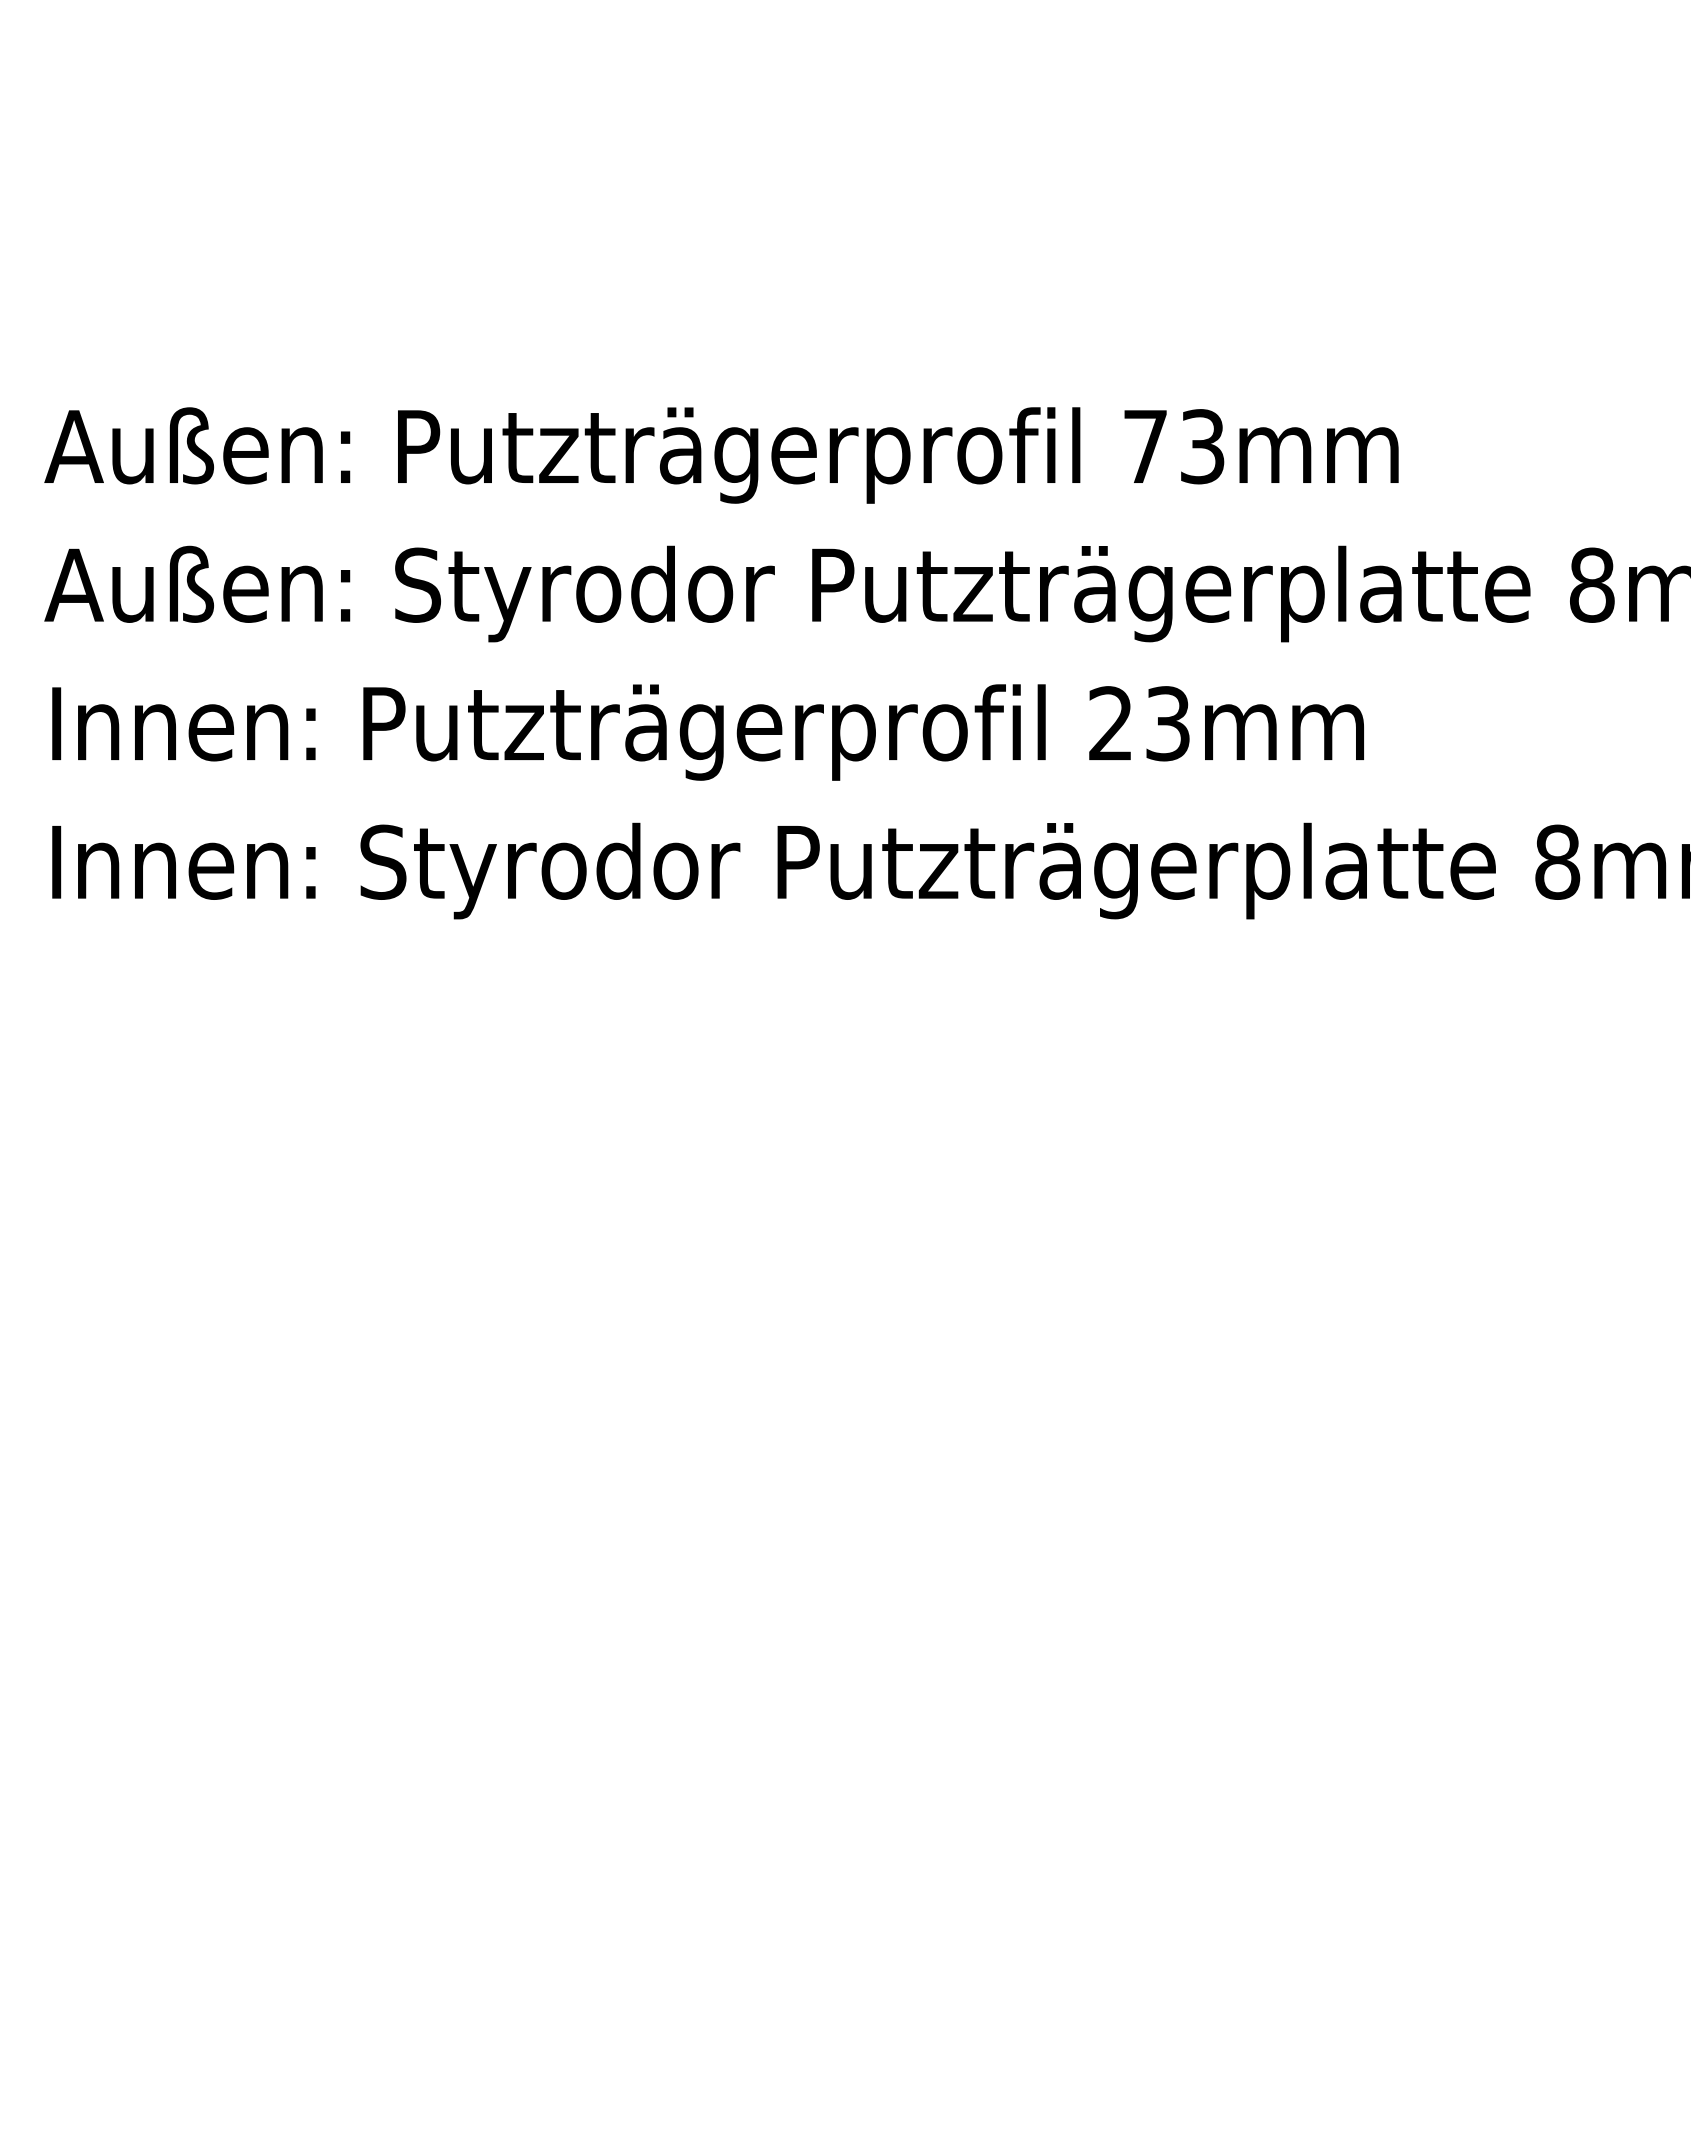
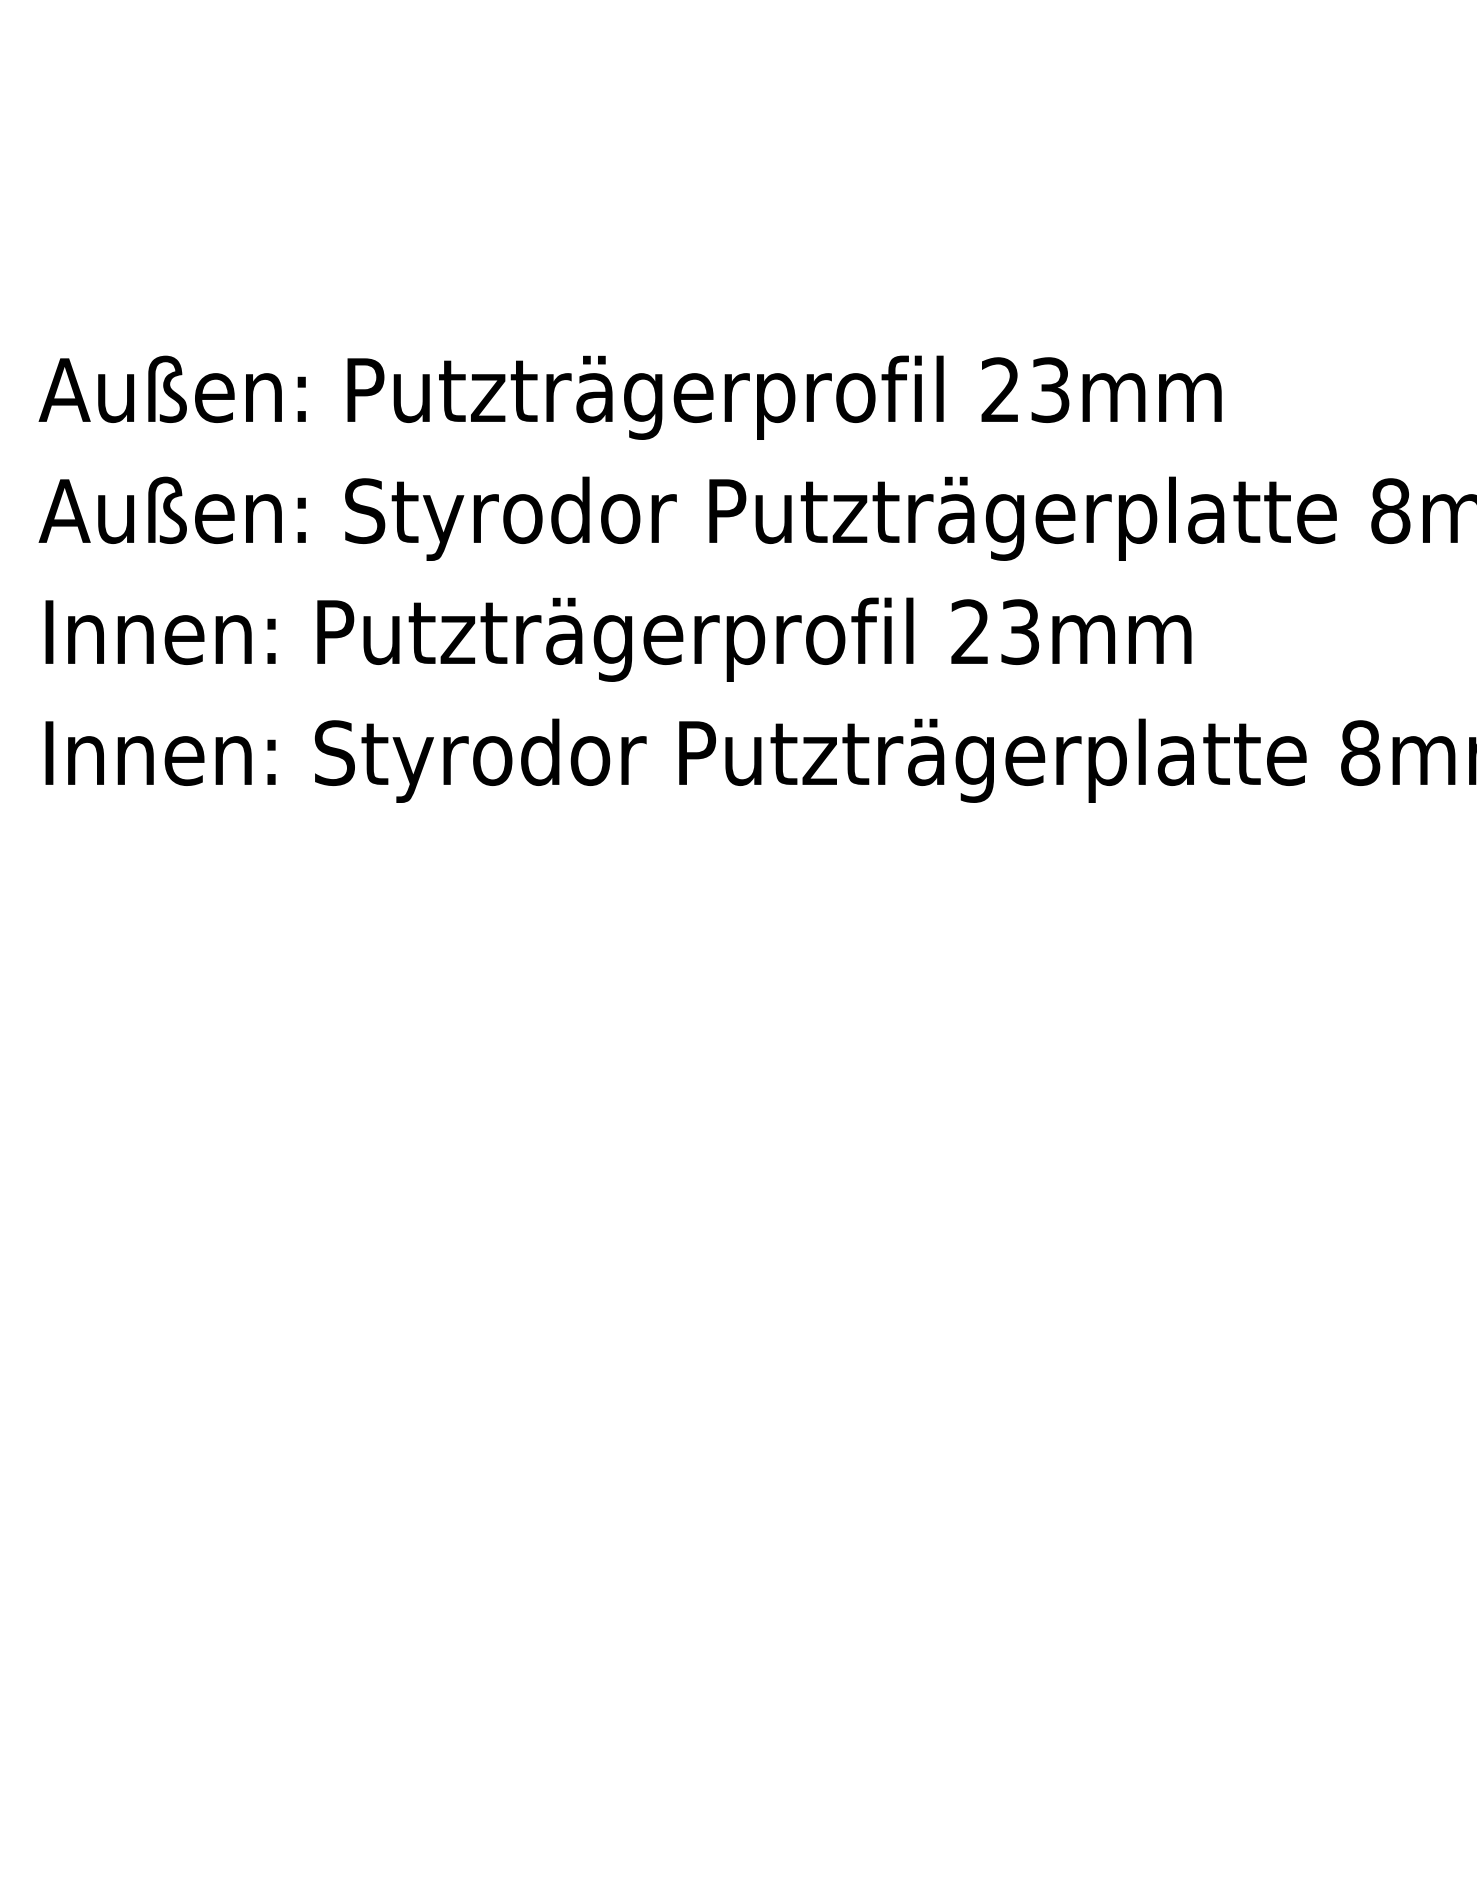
text: (1144, 445) -> (999, 389), 73mm -> 23mm

